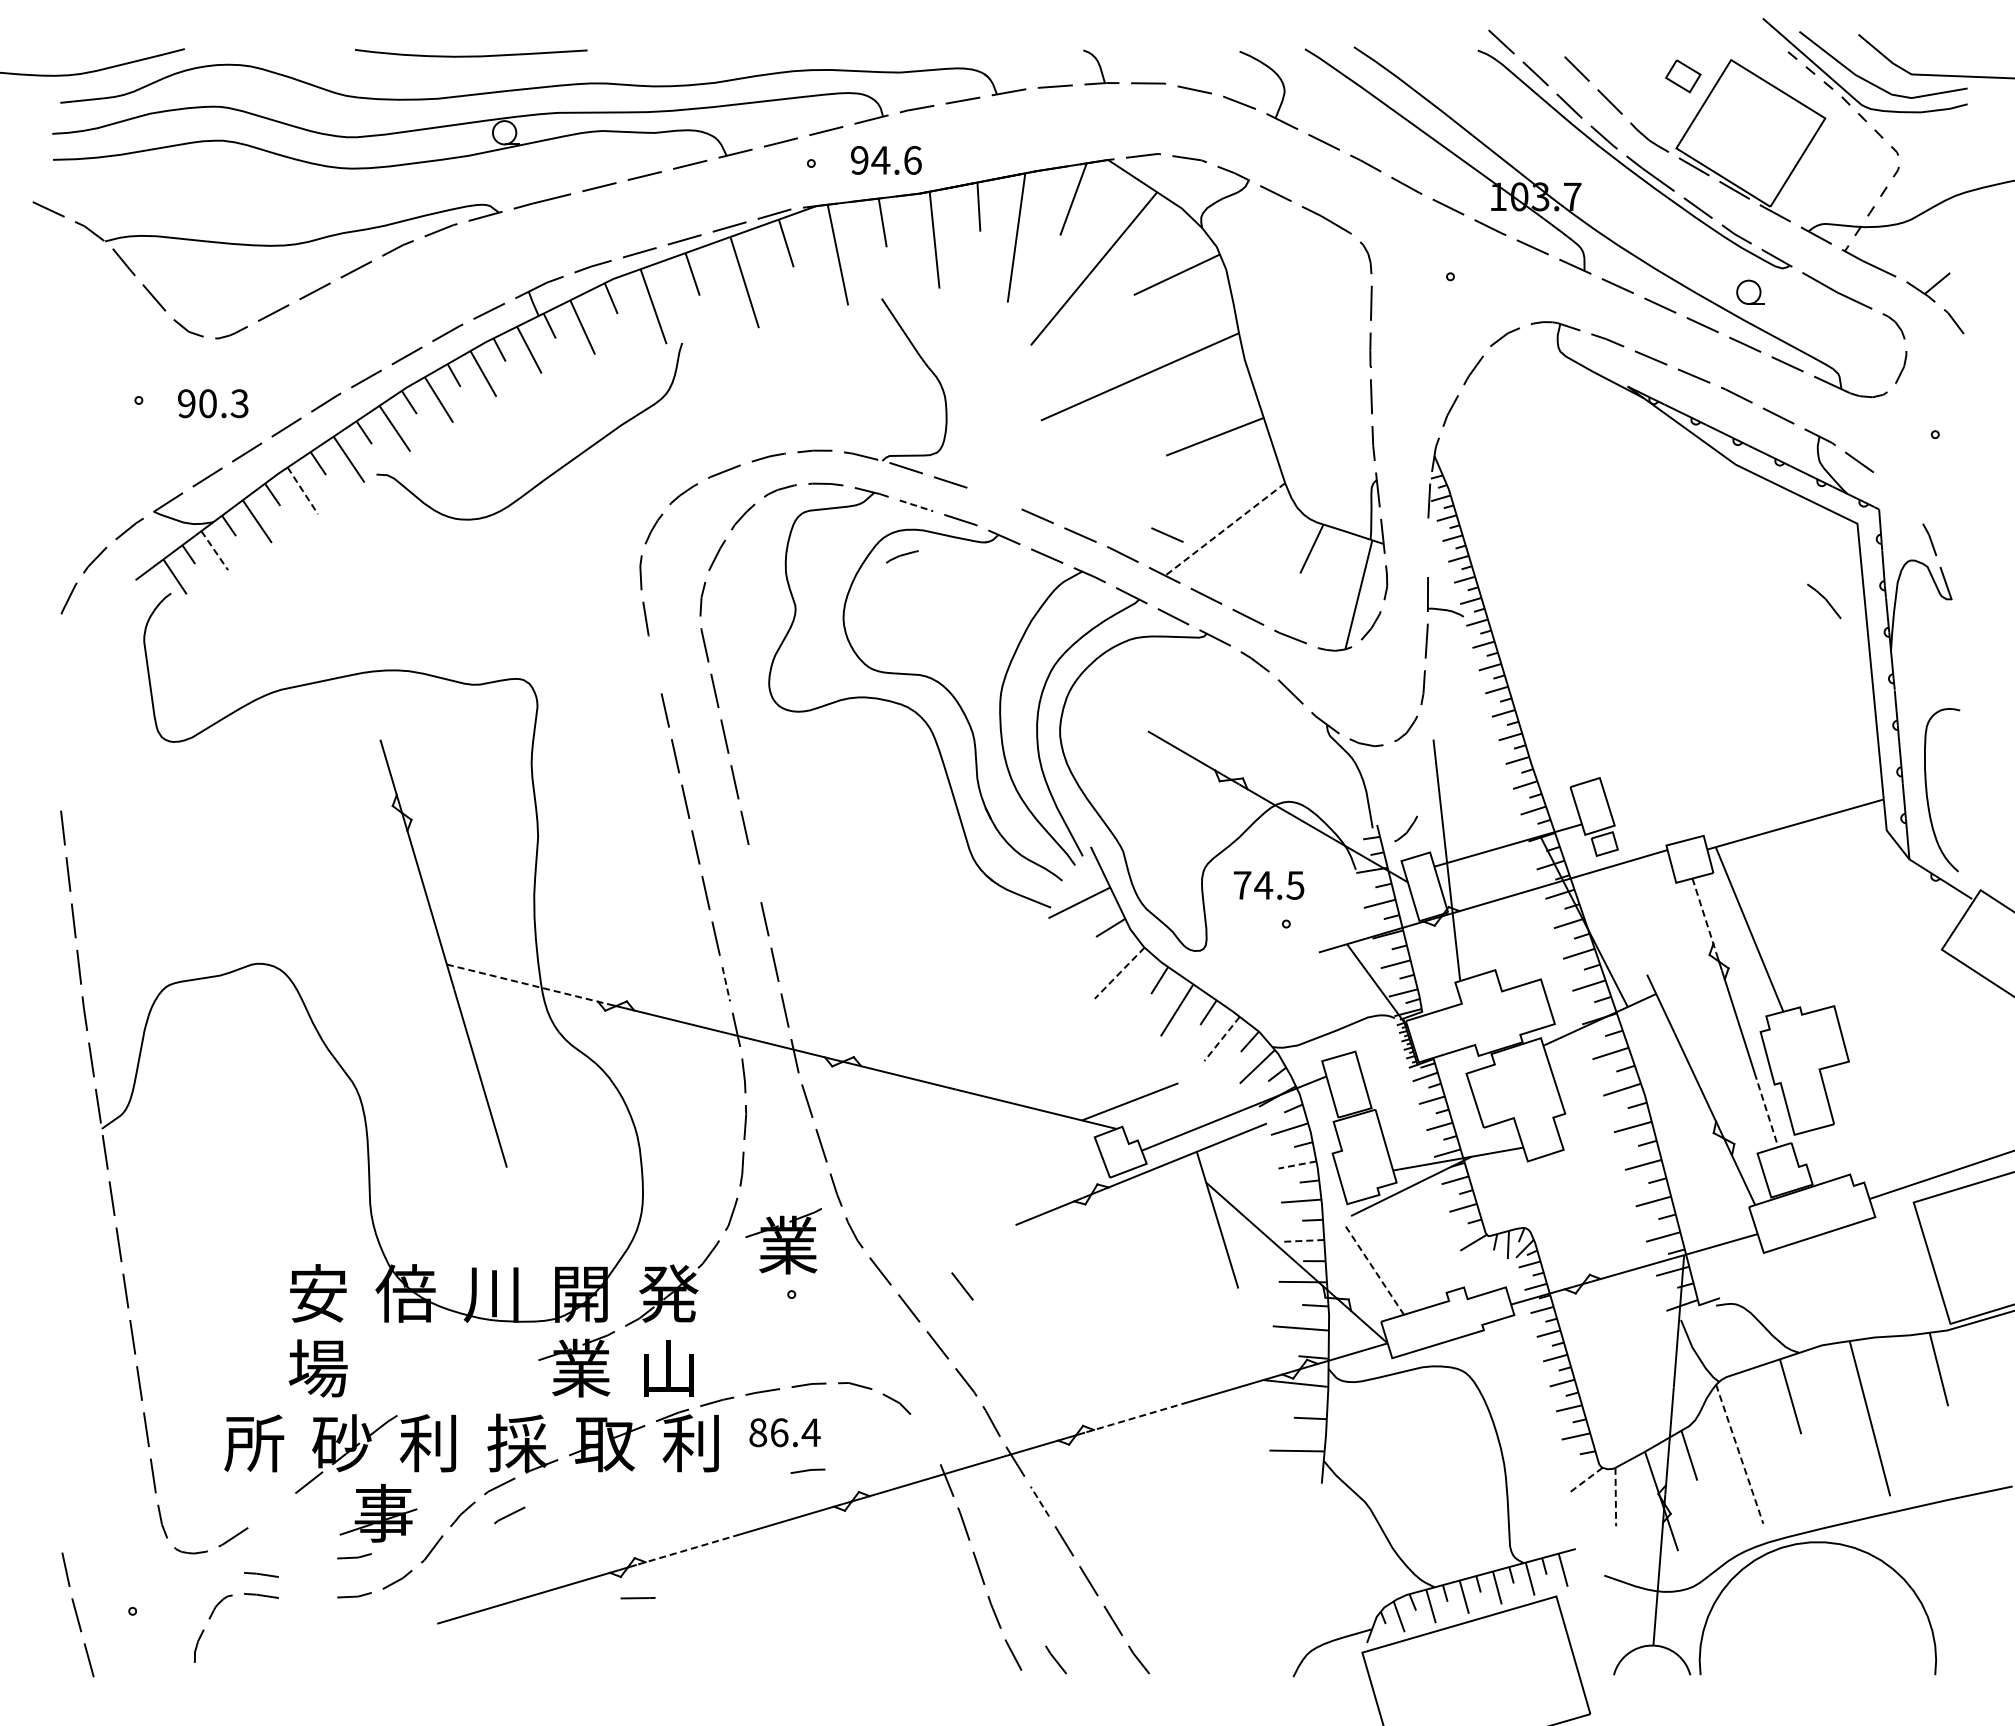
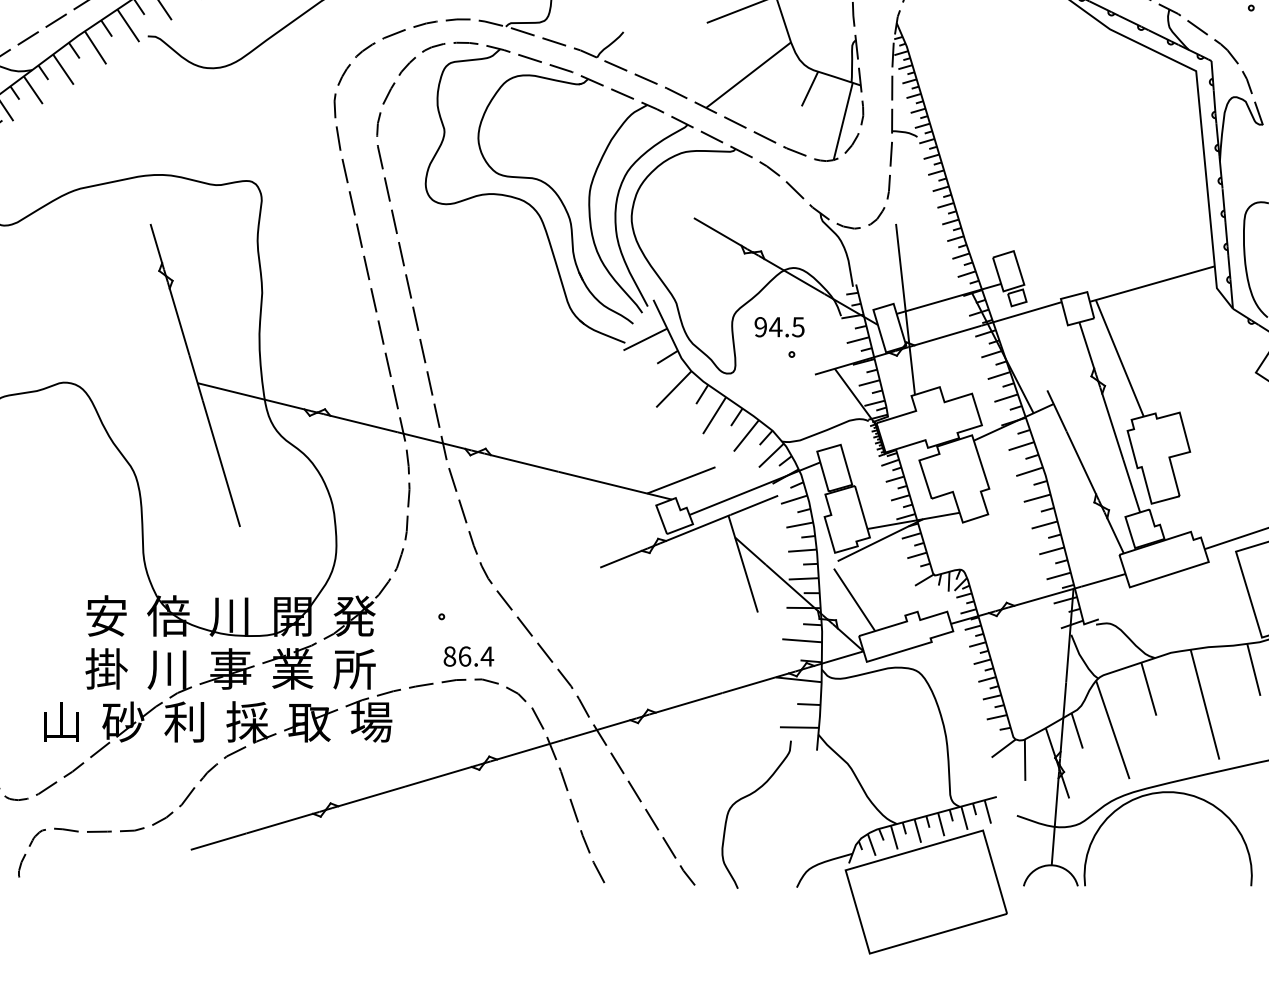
line: (302, 490) -> (95, 47), dashed -> solid
part: (1019, 492) -> (602, 49), added
line: (916, 505) -> (530, 58), dashed -> solid
line: (1225, 529) -> (748, 75), dashed -> solid
line: (1167, 534) -> (707, 78), removed
line: (1428, 547) -> (892, 87), added
line: (214, 550) -> (33, 90), dashed -> solid
part: (902, 556) -> (520, 94), removed
part: (1824, 601) -> (1226, 51), moved
line: (654, 664) -> (344, 170), added
part: (1406, 828) -> (876, 286), removed
line: (754, 873) -> (415, 318), added
text: (1242, 885) -> (760, 327), 74.5 -> 94.5
line: (1704, 915) -> (1087, 348), dashed -> solid
line: (1119, 973) -> (673, 389), dashed -> solid
line: (527, 984) -> (254, 397), dashed -> solid
line: (726, 984) -> (395, 397), dashed -> solid
line: (1221, 1039) -> (745, 436), dashed -> solid
line: (1766, 1110) -> (1131, 486), dashed -> solid
line: (1297, 1165) -> (799, 525), dashed -> solid
line: (1302, 1240) -> (803, 578), dashed -> solid
part: (783, 1241) -> (435, 579), removed
line: (1374, 1270) -> (854, 599), dashed -> solid
line: (962, 1286) -> (562, 611), removed
text: (318, 1367) -> (106, 668), 場 -> 掛
text: (668, 1368) -> (354, 669), 山 -> 所
part: (407, 1375) -> (169, 674), added
line: (1136, 1417) -> (685, 703), dashed -> solid
text: (784, 1432) -> (468, 656), moved
line: (927, 1437) -> (537, 717), added
text: (254, 1443) -> (61, 722), 所 -> 山
text: (691, 1443) -> (370, 722), 利 -> 場
line: (1739, 1454) -> (1112, 730), dashed -> solid
line: (807, 1470) -> (452, 741), removed
line: (1585, 1480) -> (1003, 748), dashed -> solid
line: (1615, 1497) -> (1024, 760), dashed -> solid
line: (1039, 1501) -> (617, 763), dashed -> solid
line: (272, 1510) -> (74, 769), added
part: (378, 1513) -> (227, 669), moved
line: (509, 1515) -> (241, 773), removed
curve: (1224, 1548) -> (748, 796), added
line: (688, 1549) -> (368, 797), dashed -> solid
part: (354, 1556) -> (132, 802), removed
line: (261, 1574) -> (66, 814), removed
line: (637, 1598) -> (98, 831), moved
line: (1055, 1659) -> (628, 875), removed

